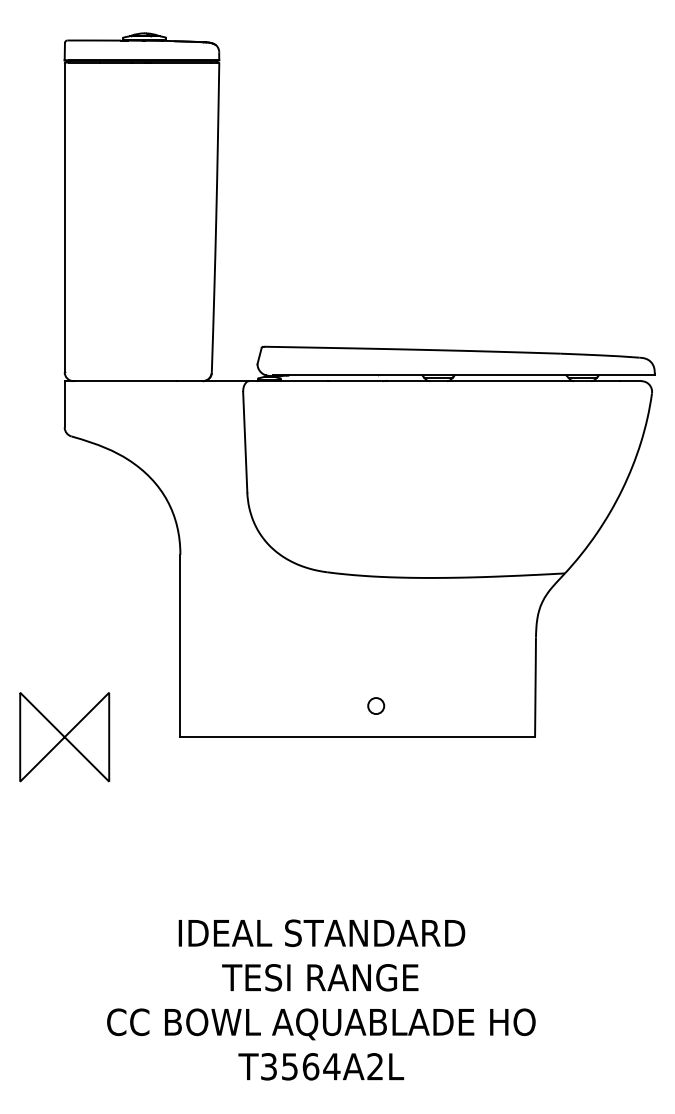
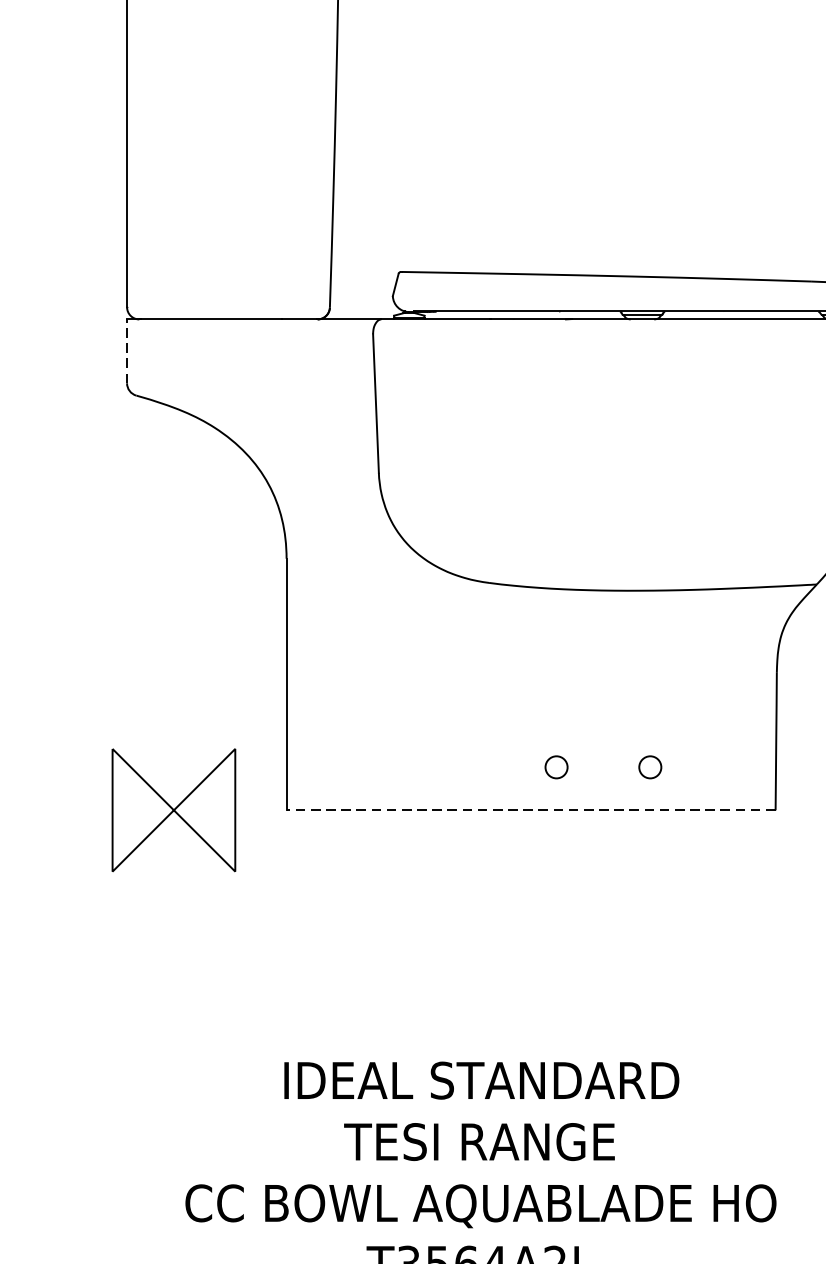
line: (64, 403) -> (126, 350), solid -> dashed
circle: (444, 705) -> (650, 766), added
part: (64, 737) -> (173, 810), moved
line: (357, 737) -> (530, 810), solid -> dashed

